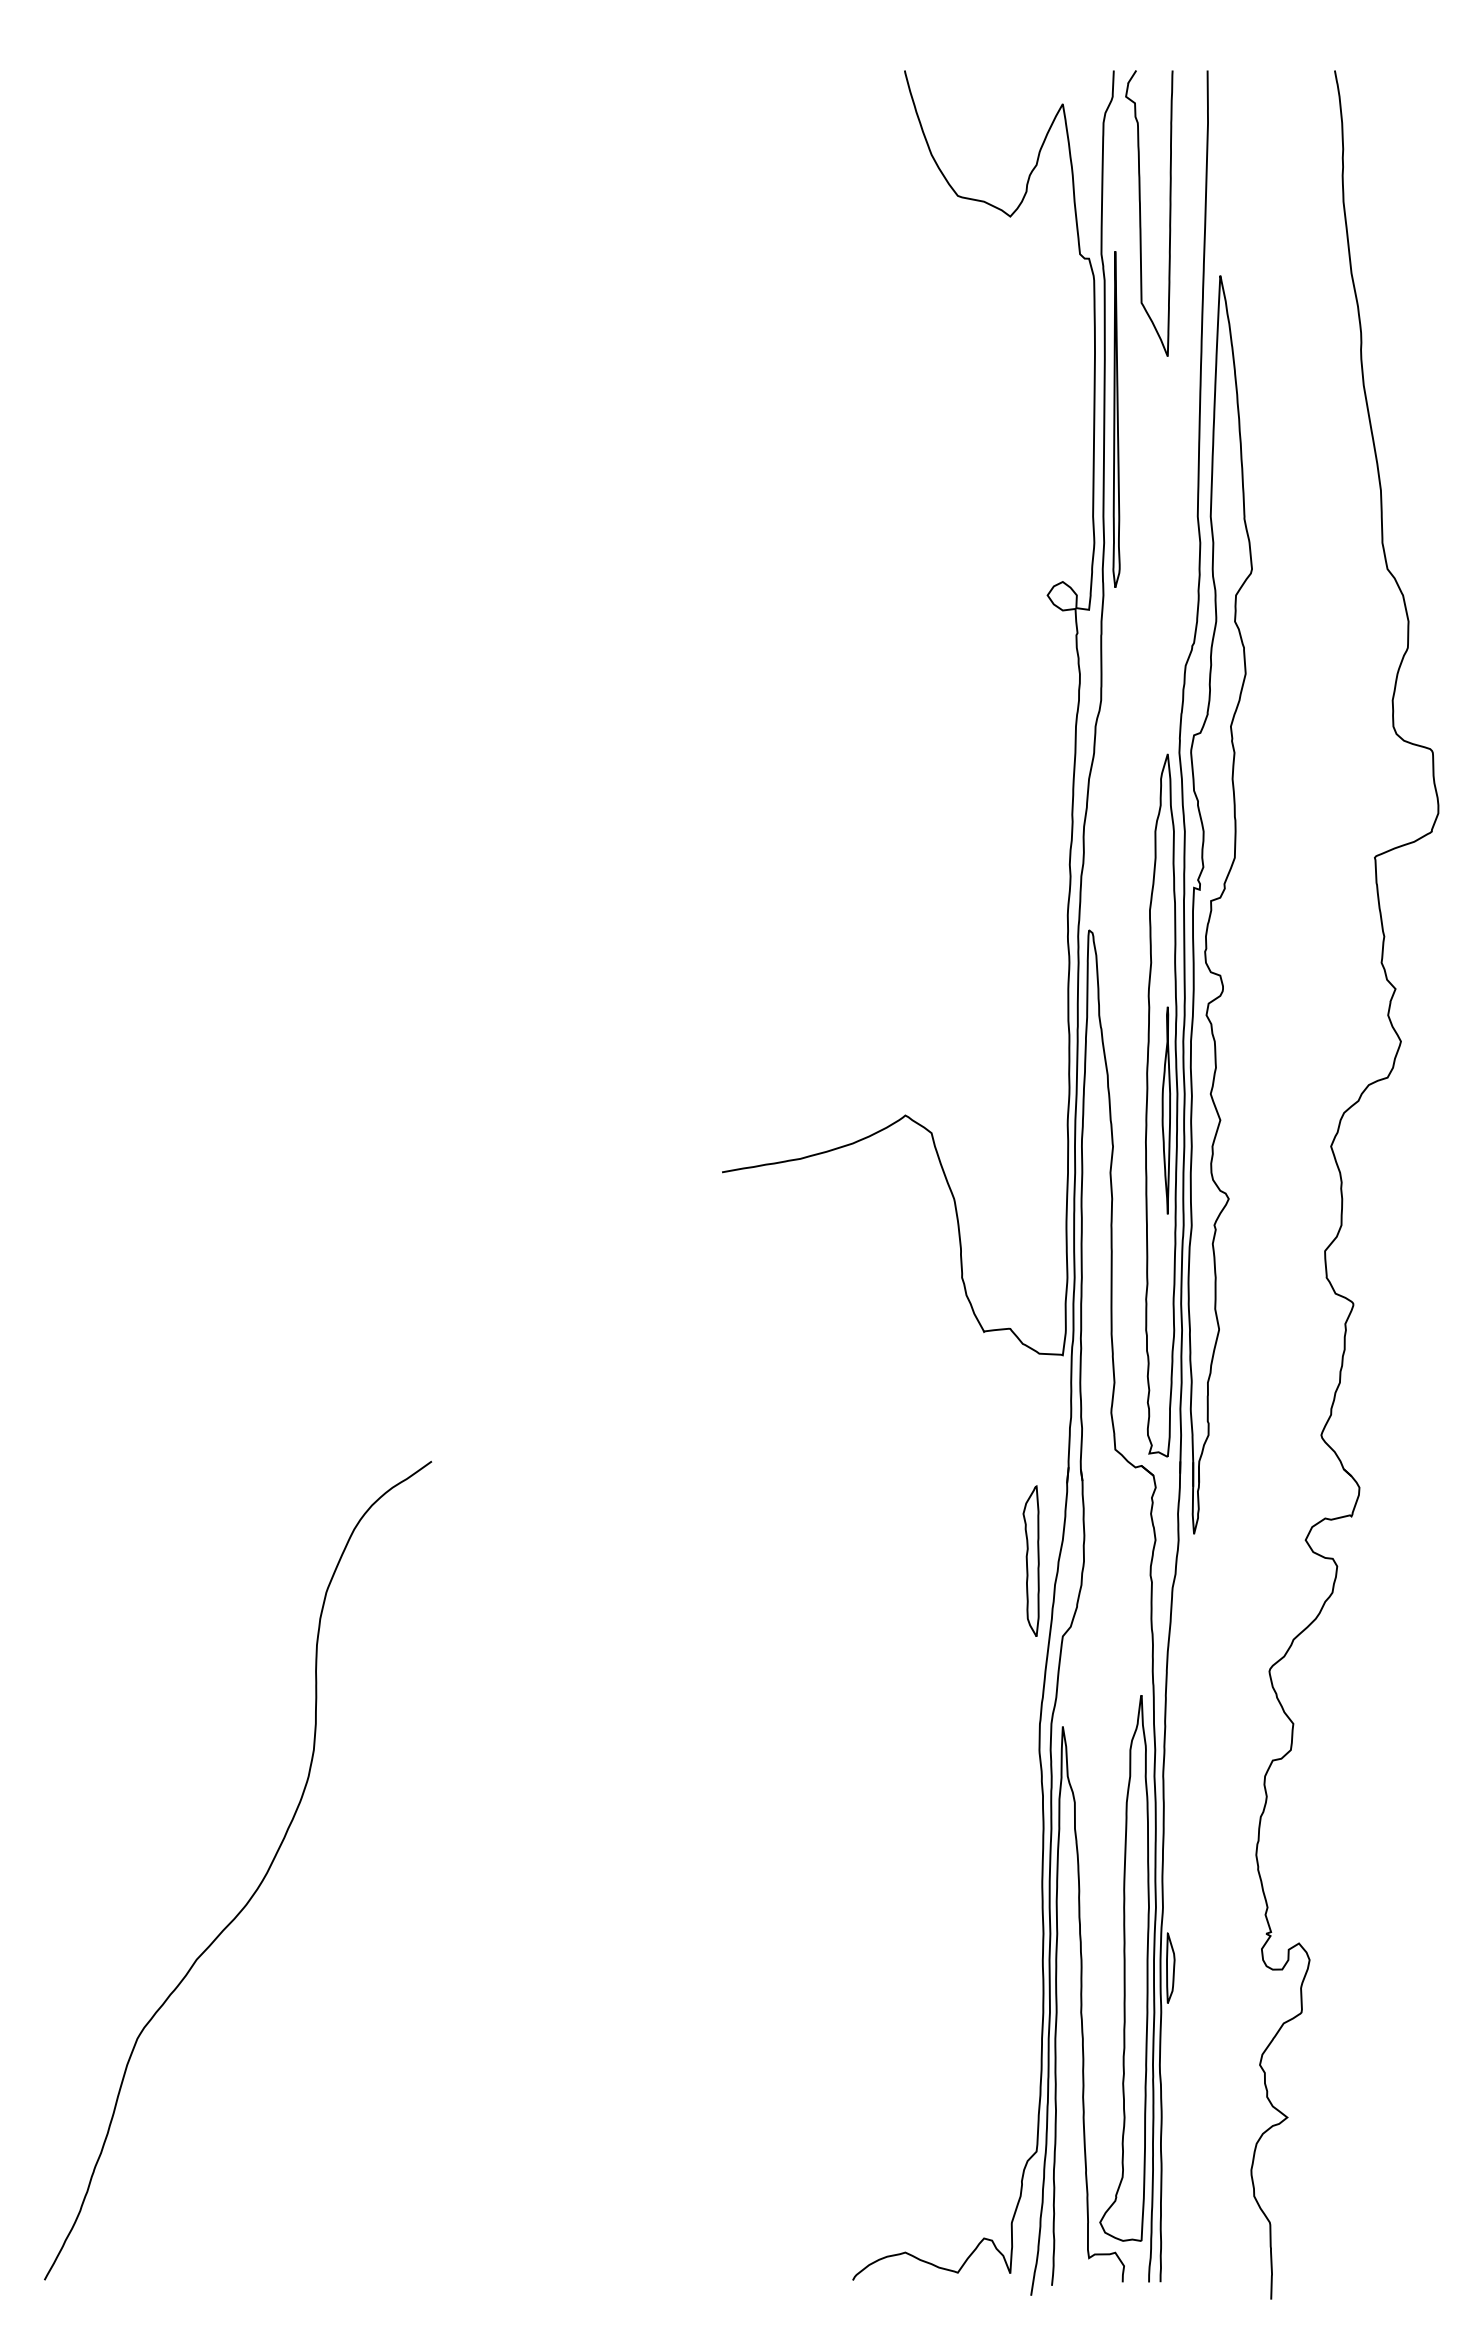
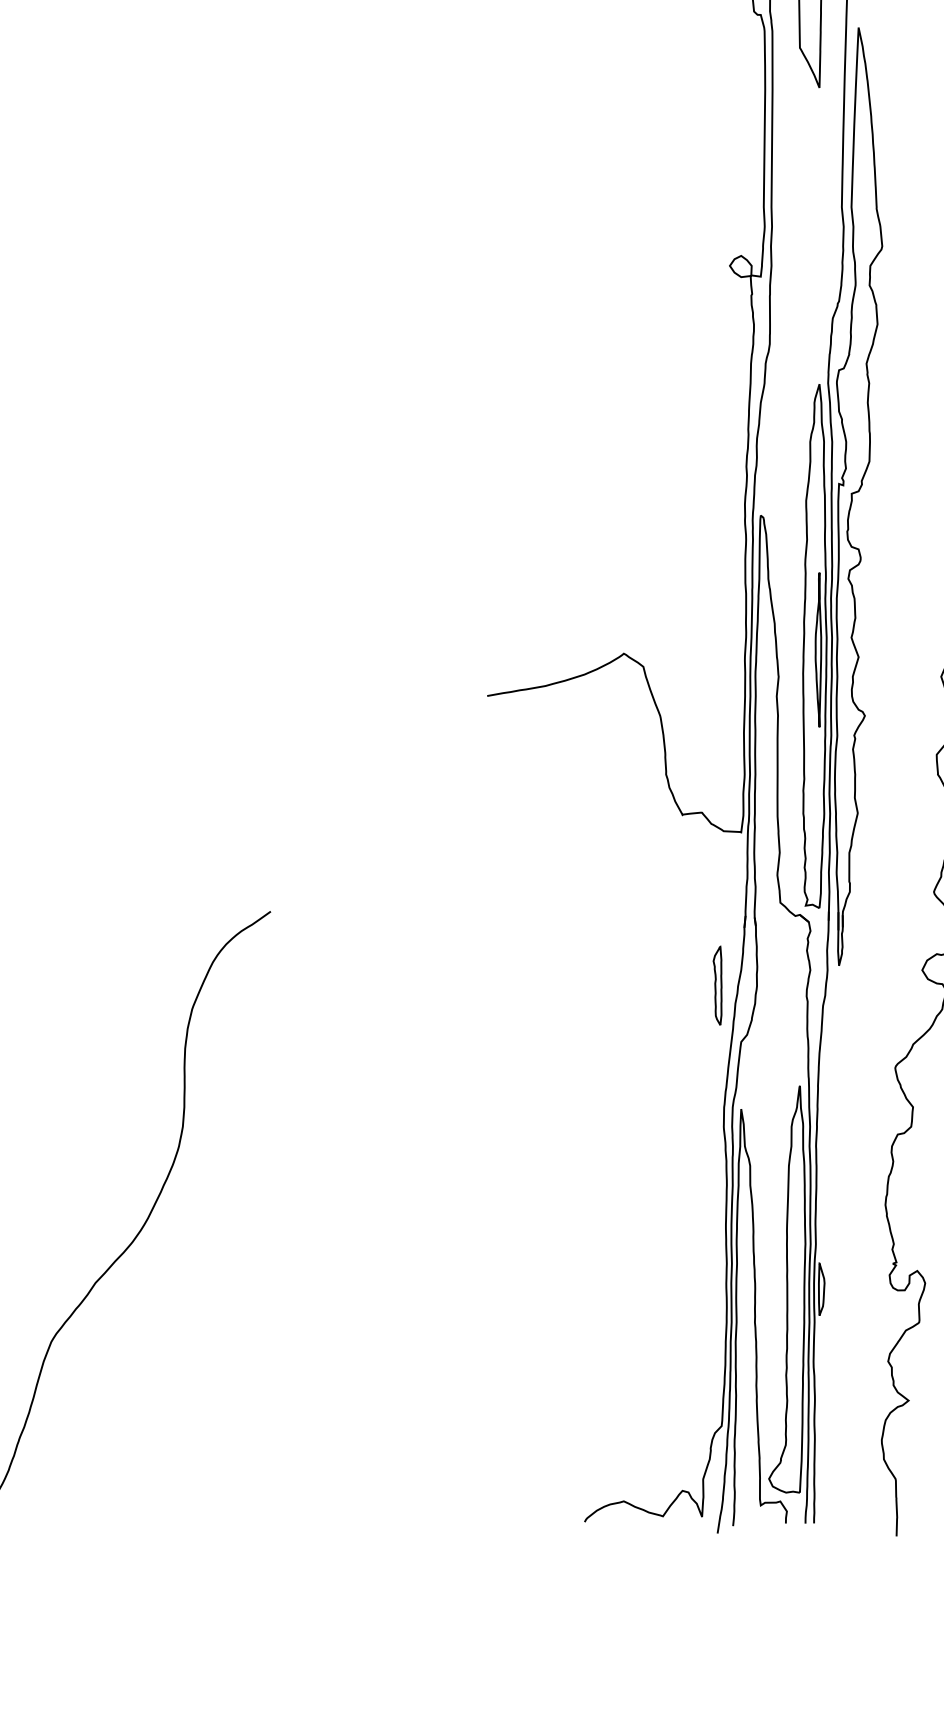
part: (1116, 419) -> (781, 134), removed
part: (1030, 1560) -> (717, 985), size x0.7

